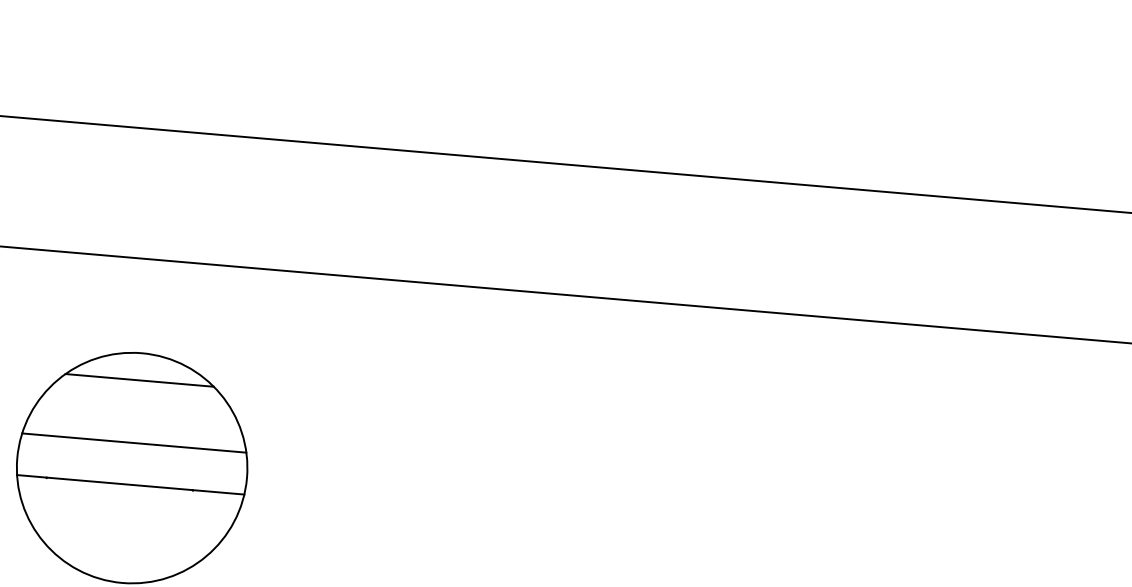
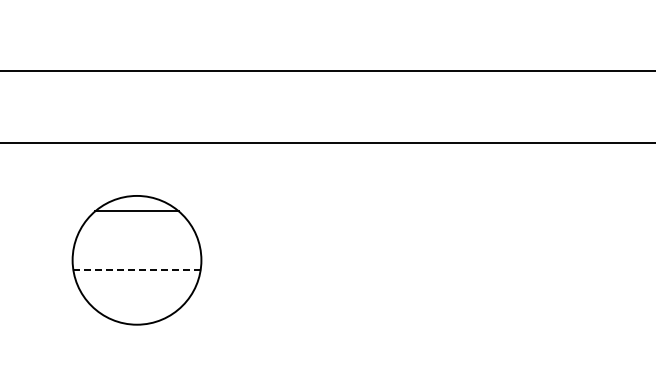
line: (133, 443) -> (136, 246), removed
line: (131, 484) -> (137, 269), solid -> dashed

